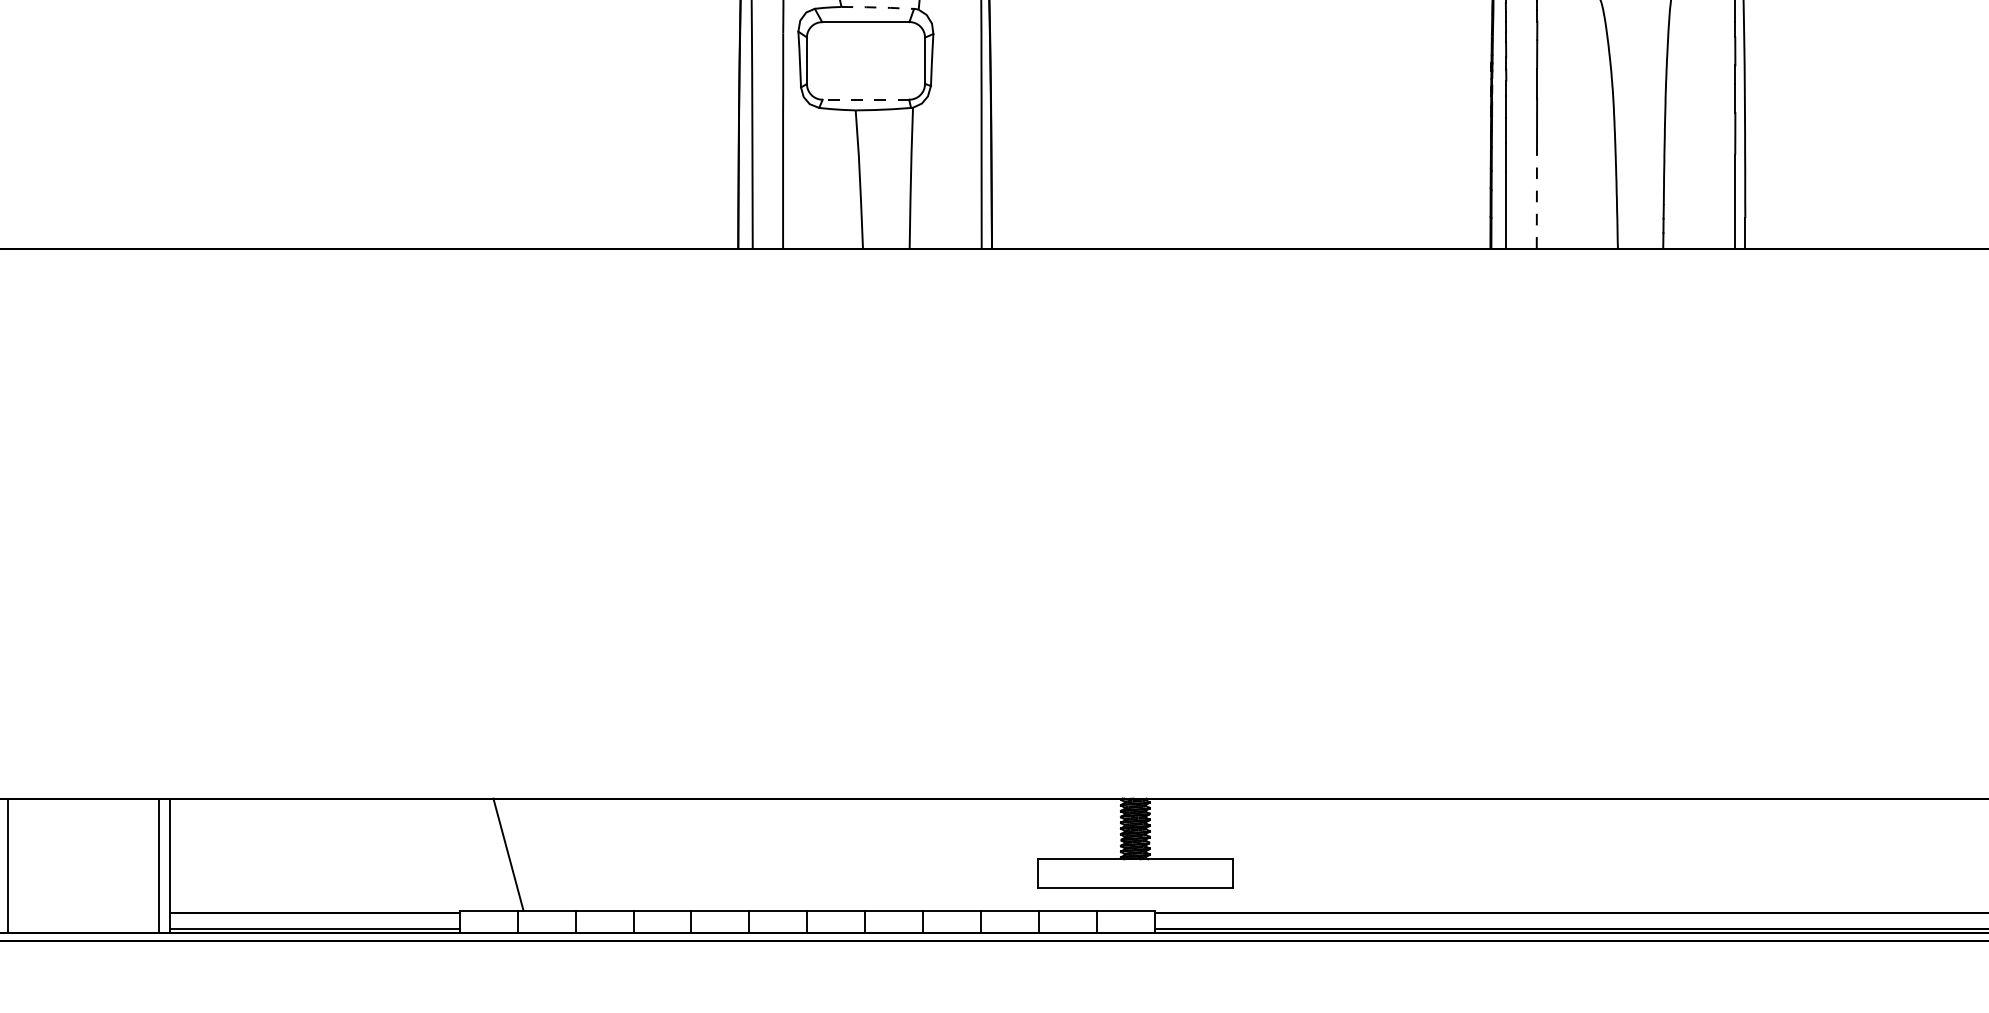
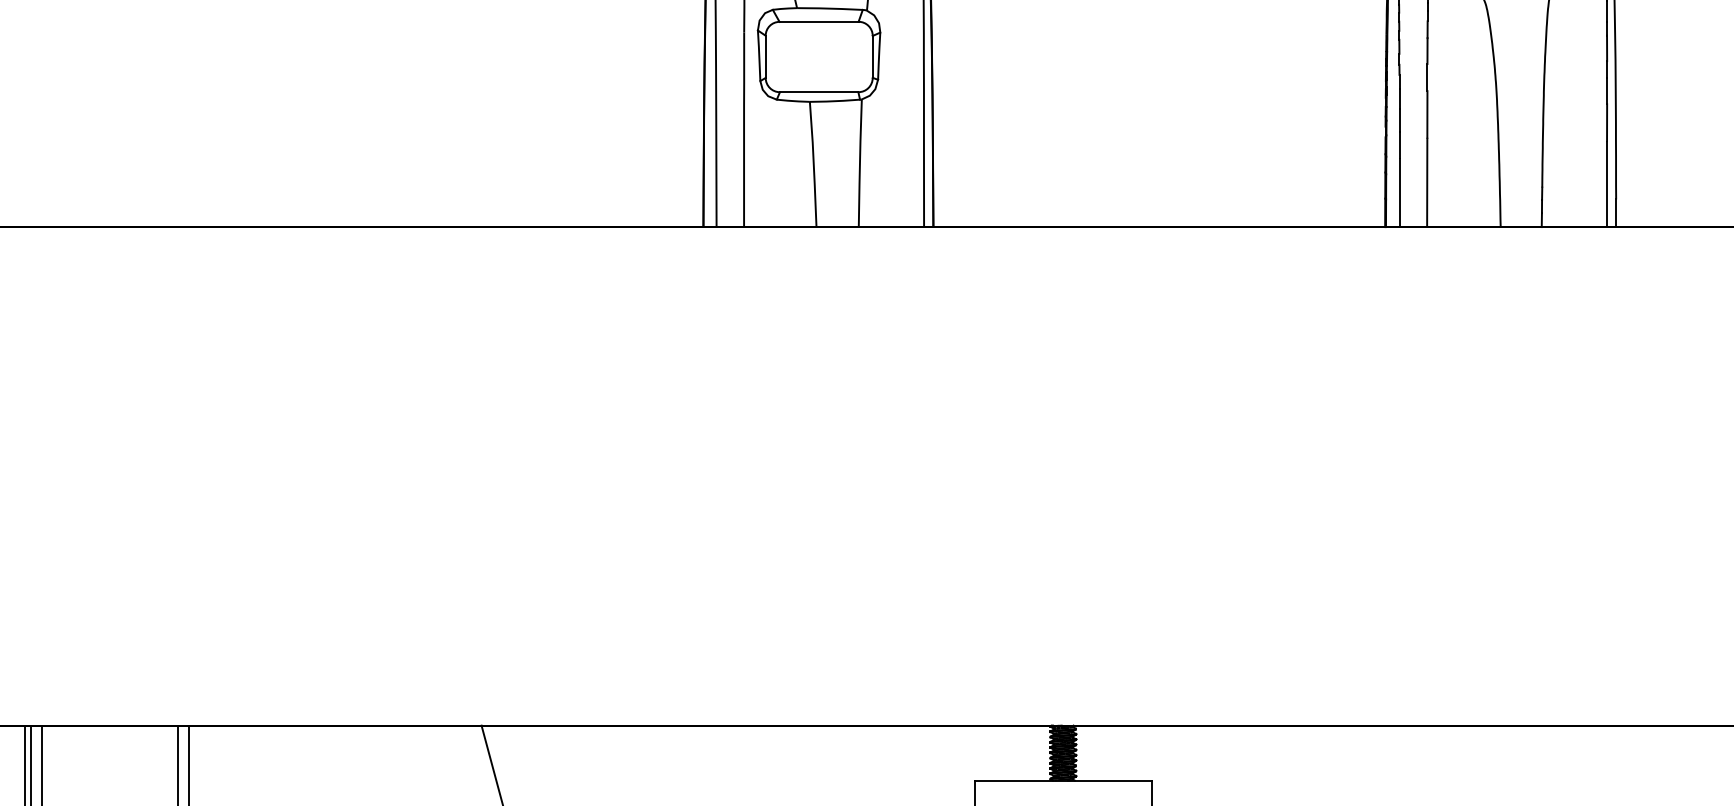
line: (877, 7) -> (829, 8), dashed -> solid
line: (865, 99) -> (818, 91), dashed -> solid
line: (1536, 199) -> (1426, 182), dashed -> solid

